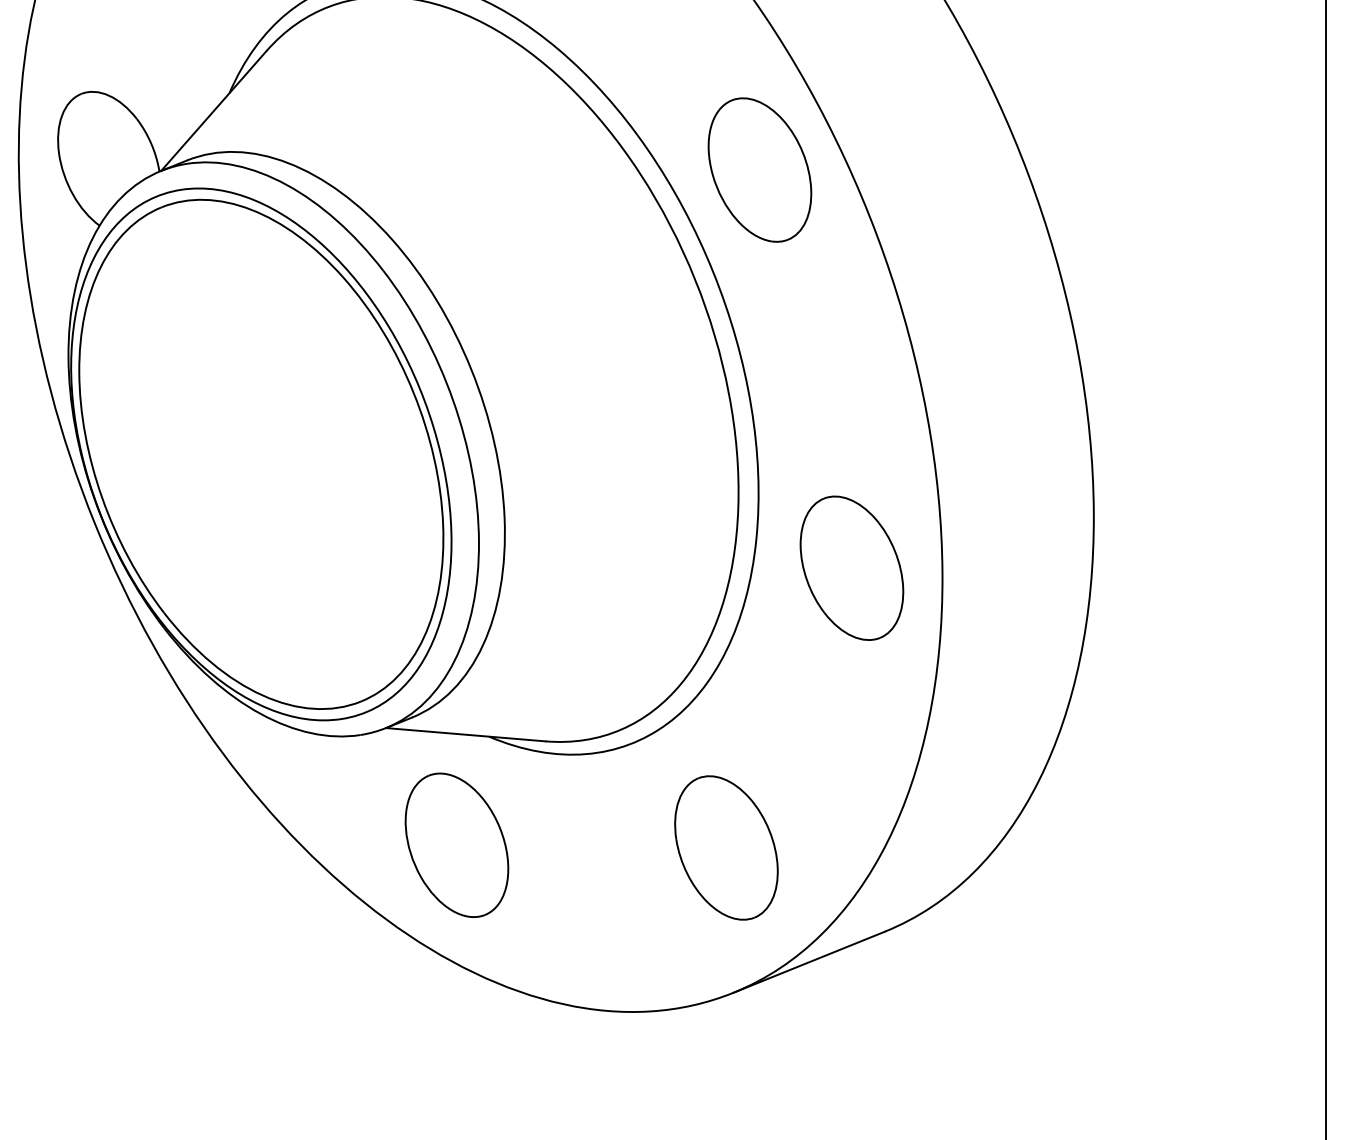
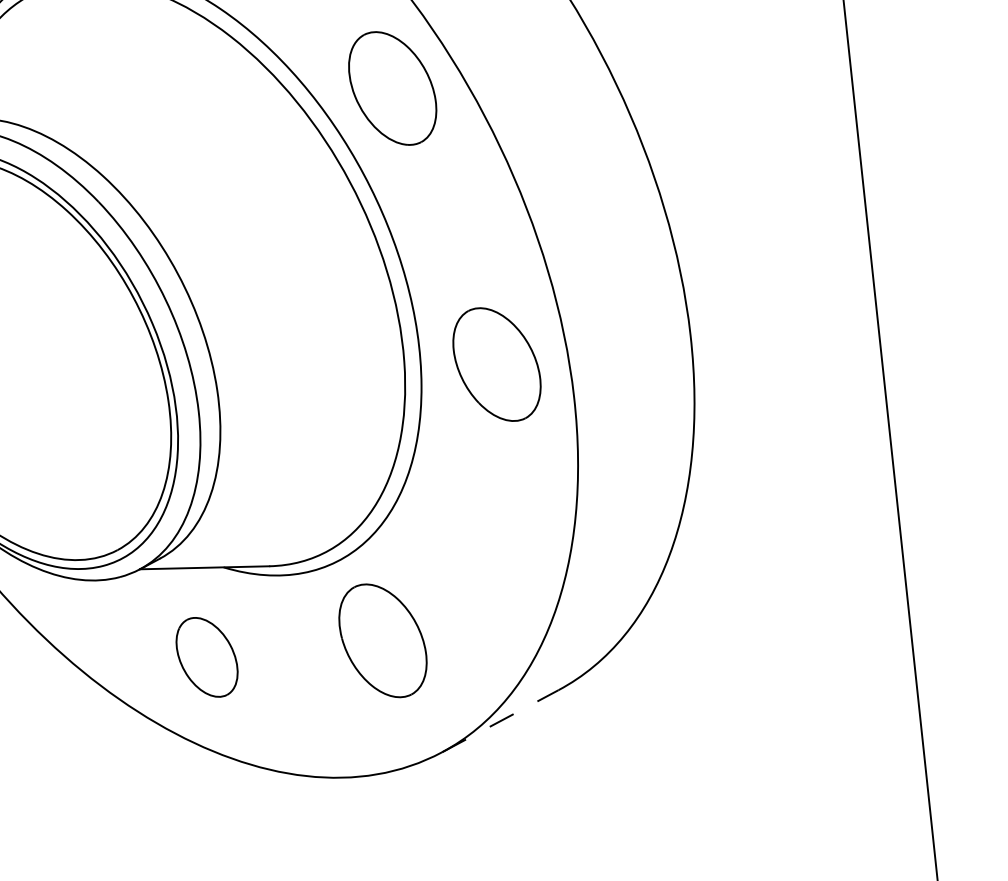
part: (851, 567) -> (496, 364), moved
part: (456, 844) -> (206, 656), size x0.7
part: (726, 847) -> (383, 640), moved
line: (809, 962) -> (500, 721), solid -> dashed

